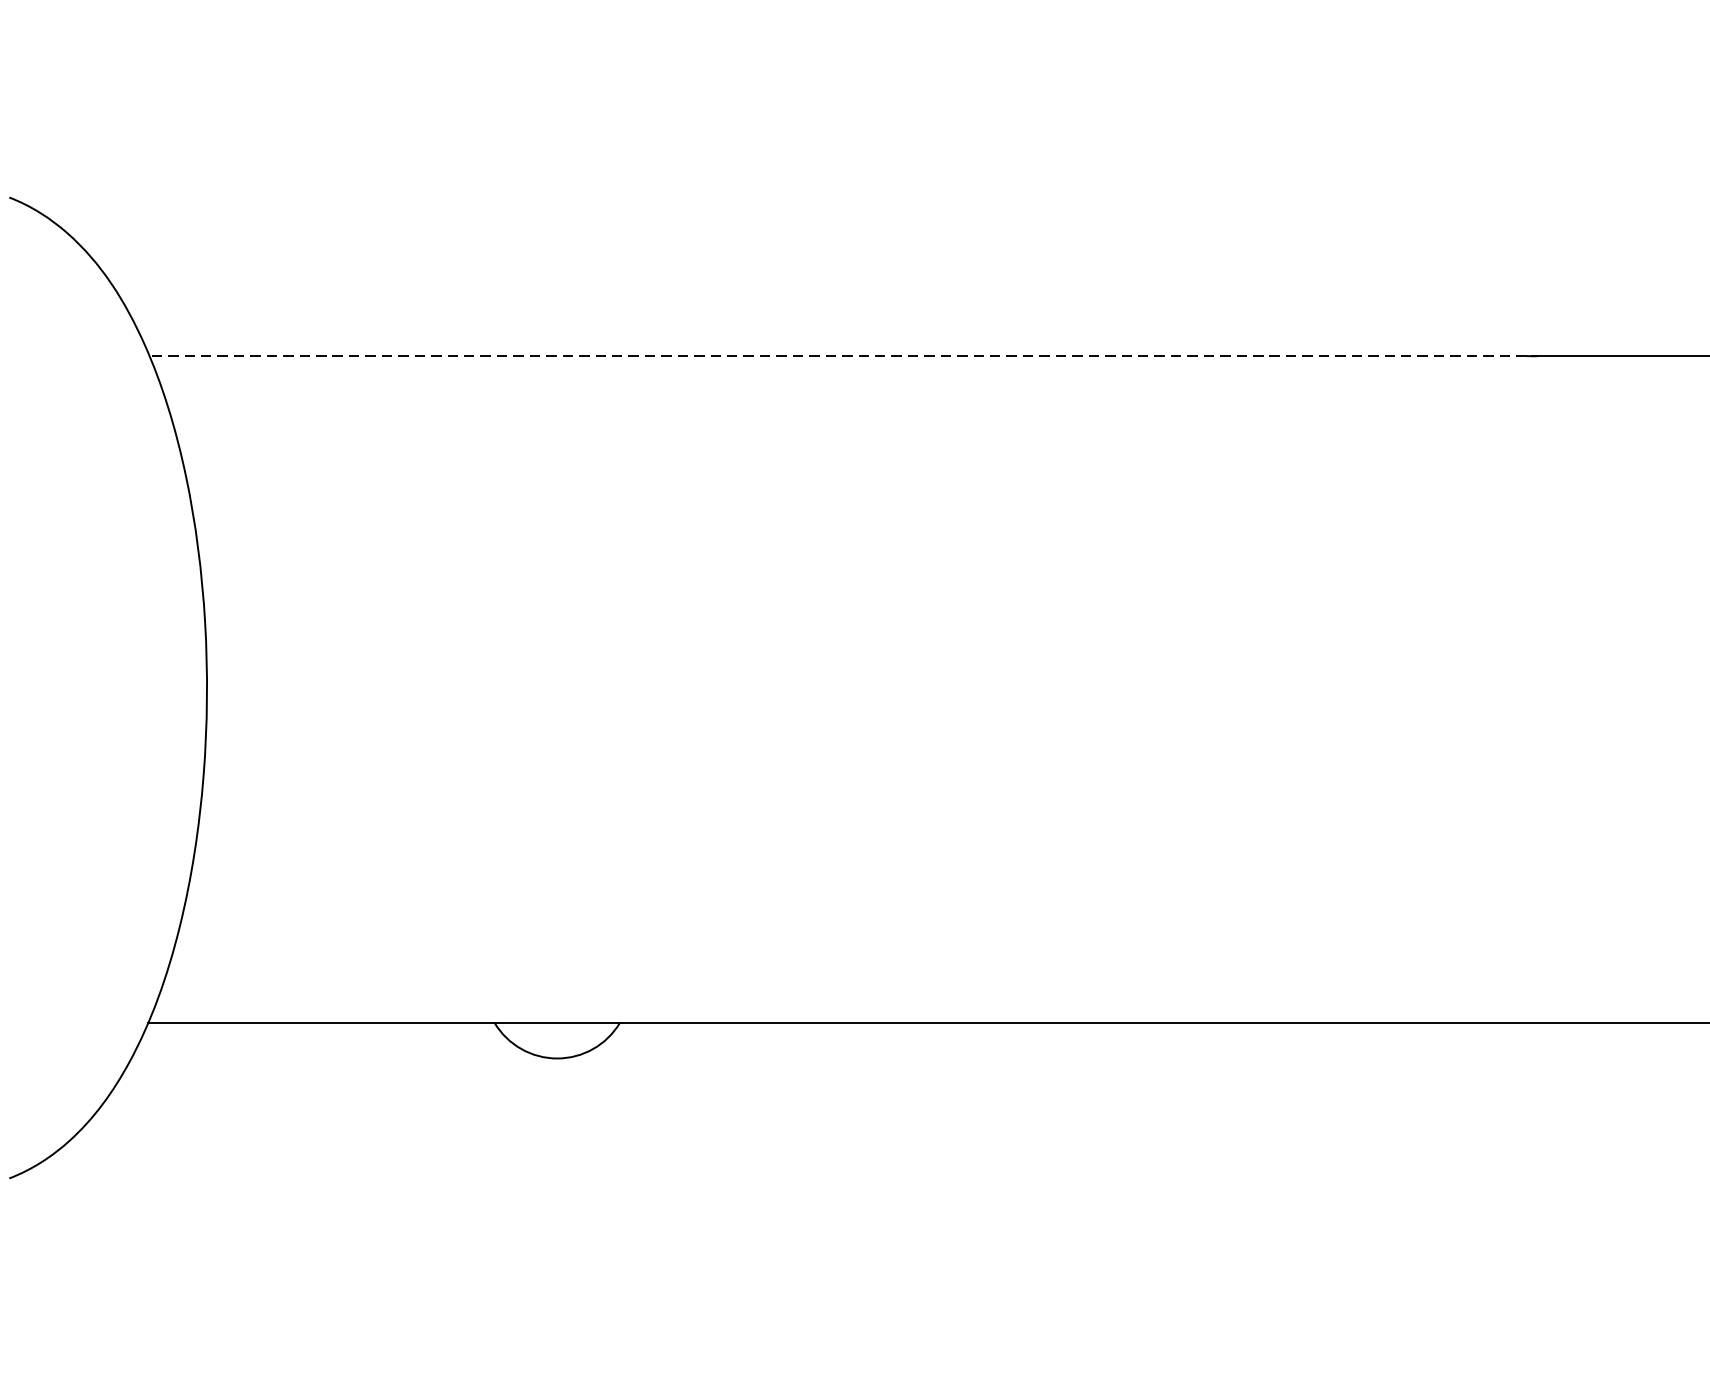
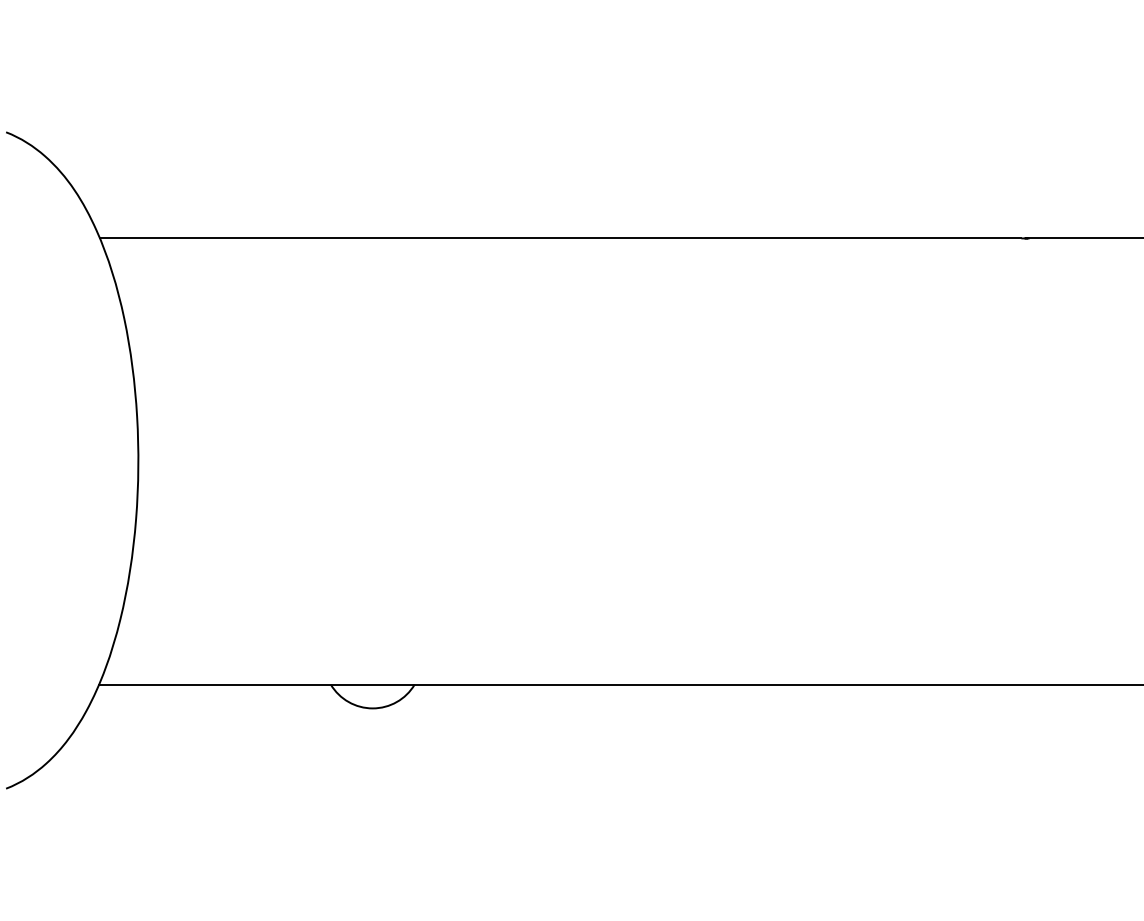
line: (837, 356) -> (560, 238), dashed -> solid

